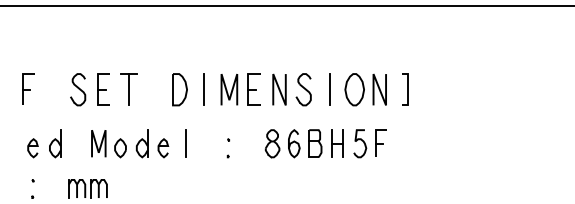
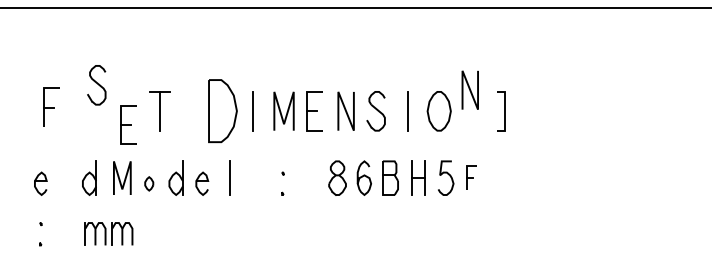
part: (28, 88) -> (51, 106), moved
part: (78, 89) -> (97, 85), moved
part: (103, 89) -> (128, 124), moved
part: (179, 89) -> (222, 111), size x1.6
line: (379, 89) -> (469, 89), moved
part: (380, 142) -> (471, 176), size x0.7
part: (55, 143) -> (89, 177), moved
part: (120, 148) -> (149, 184), size x0.6

